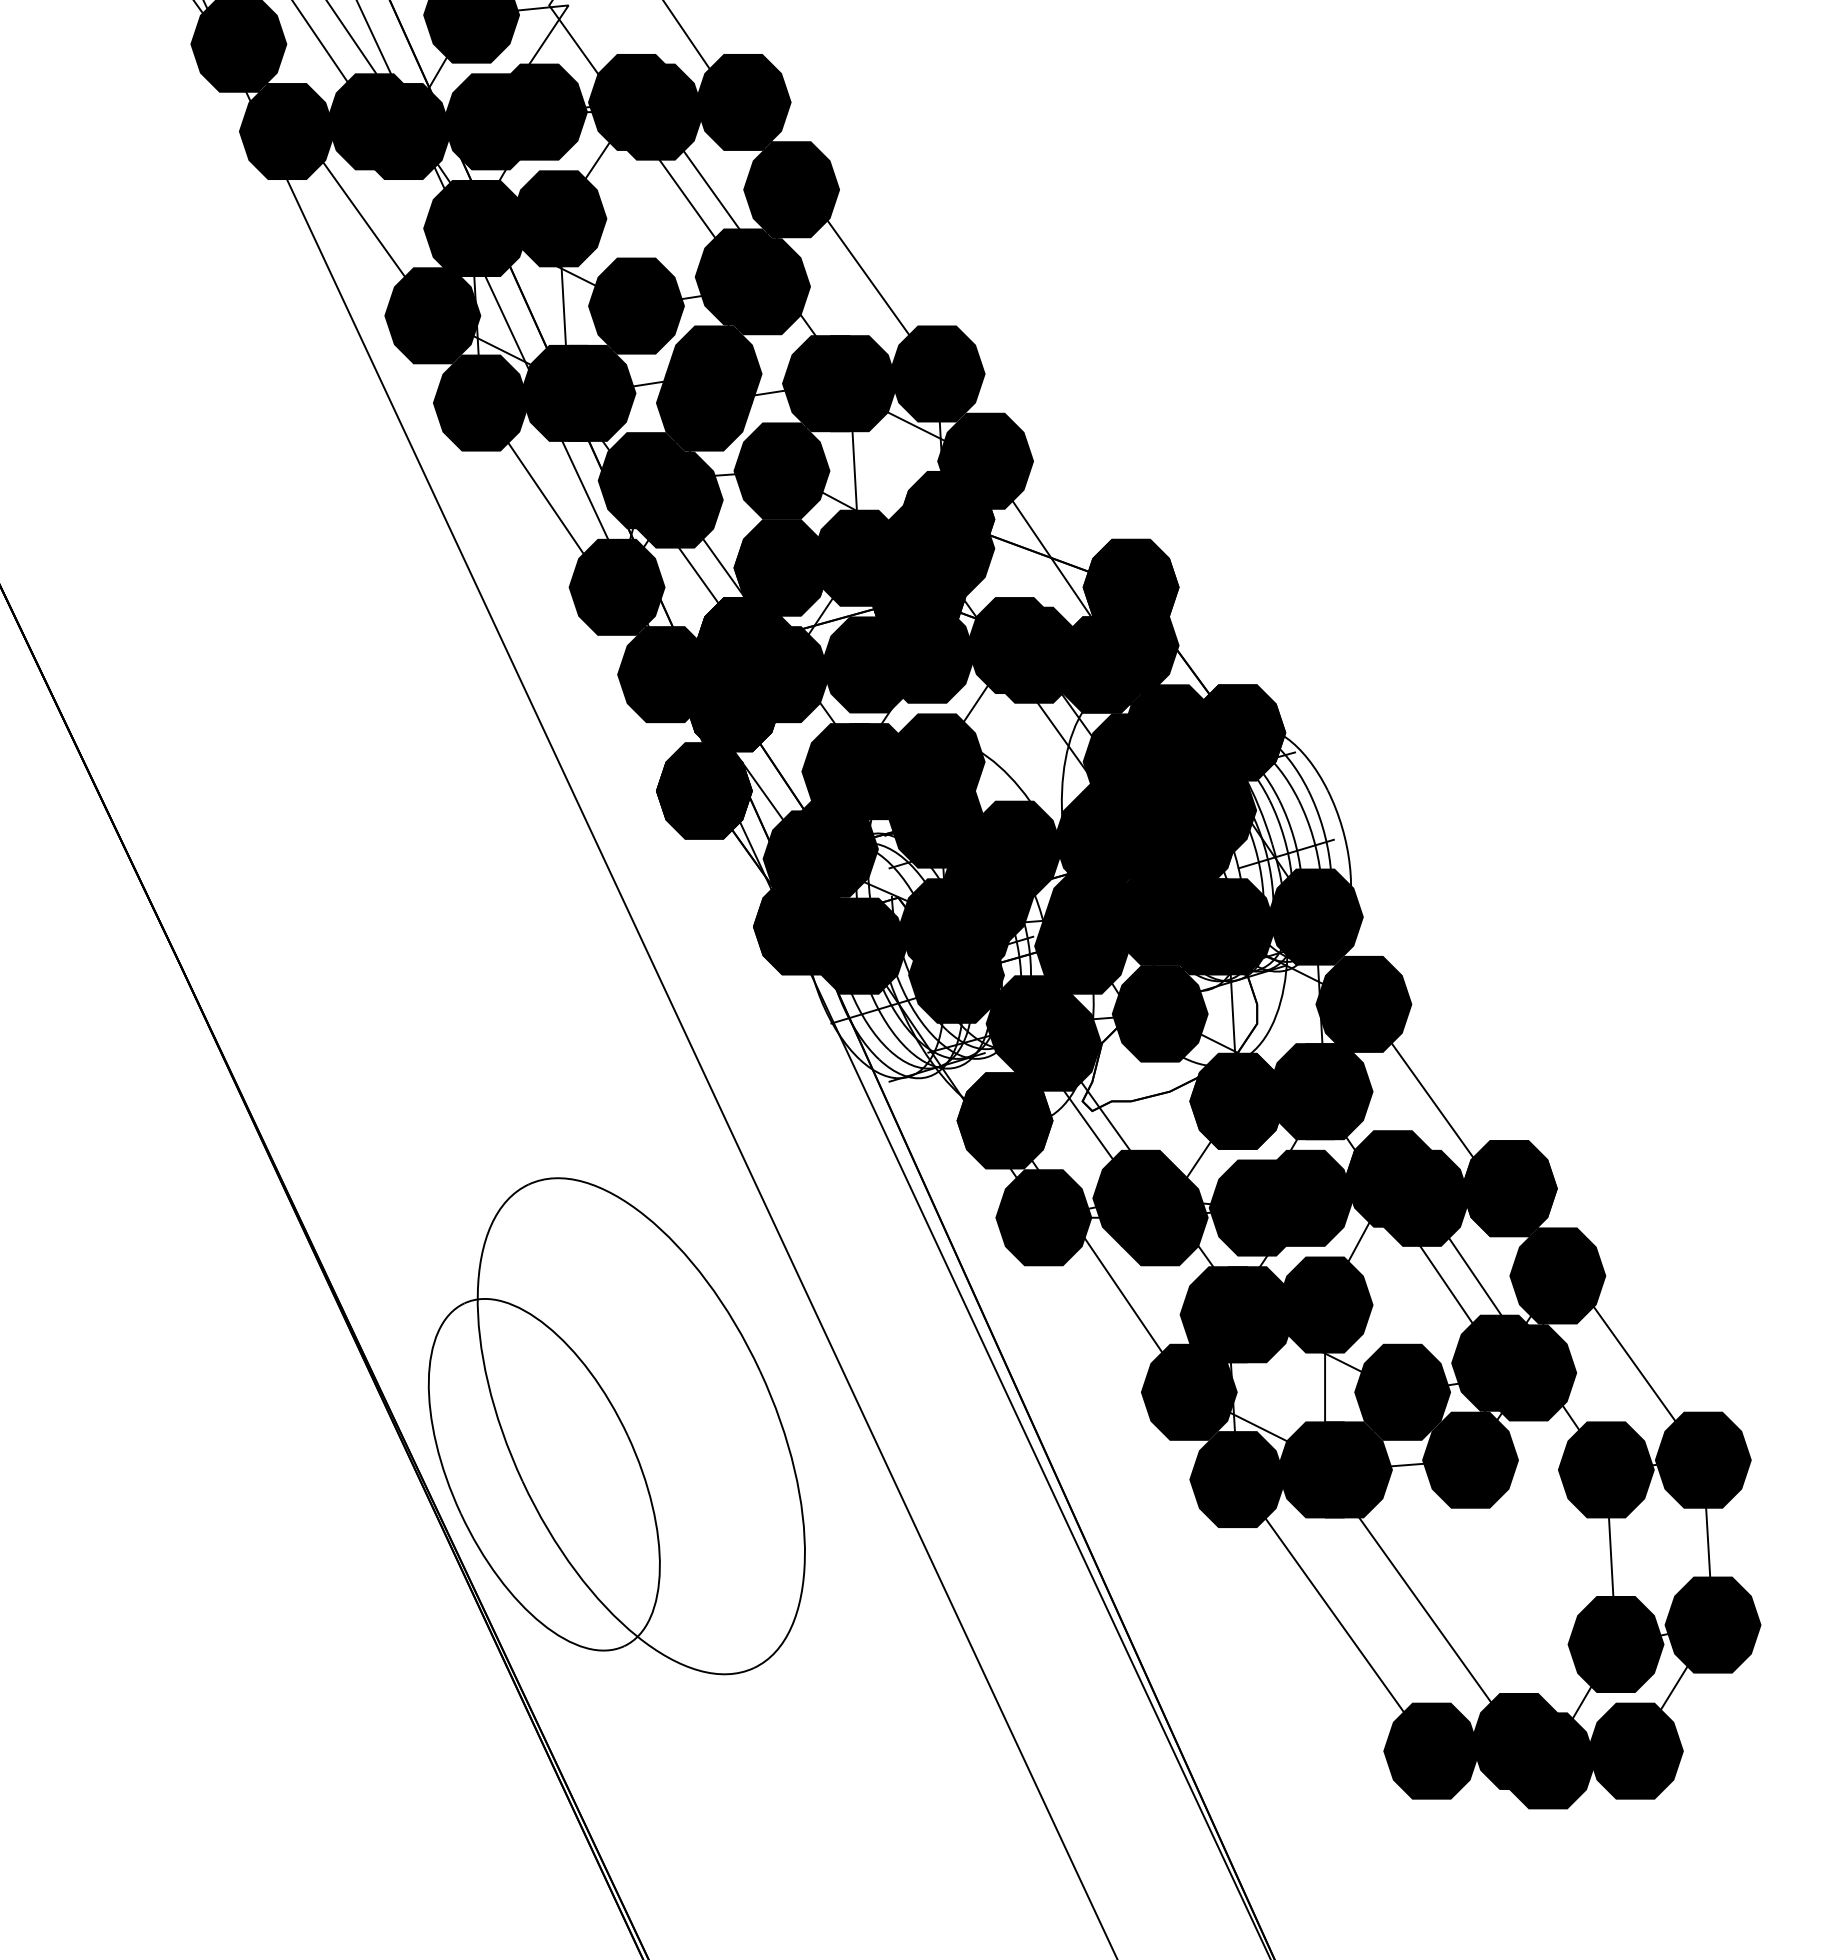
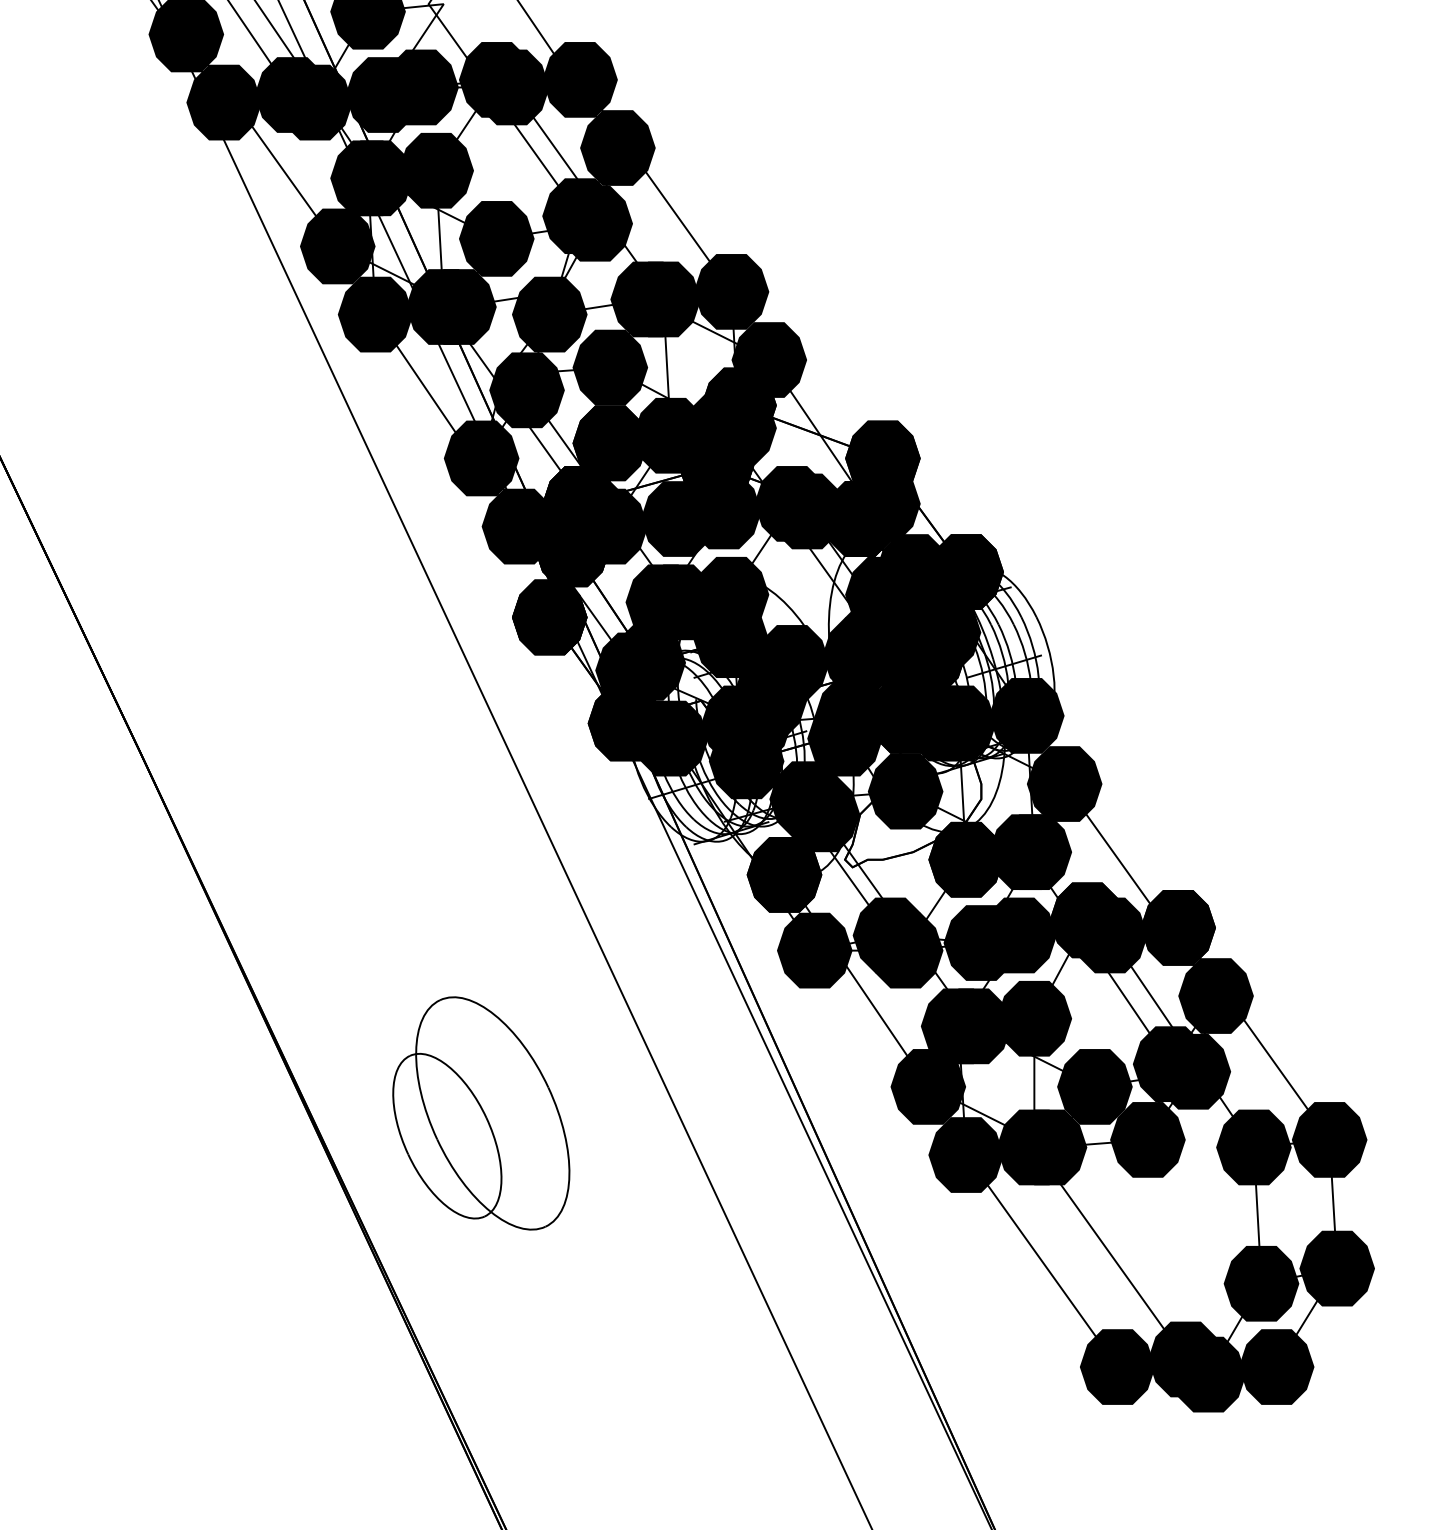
fill: (713, 373) -> (556, 291), removed
fill: (645, 480) -> (503, 375), removed
part: (616, 1426) -> (481, 1113), size x0.6

